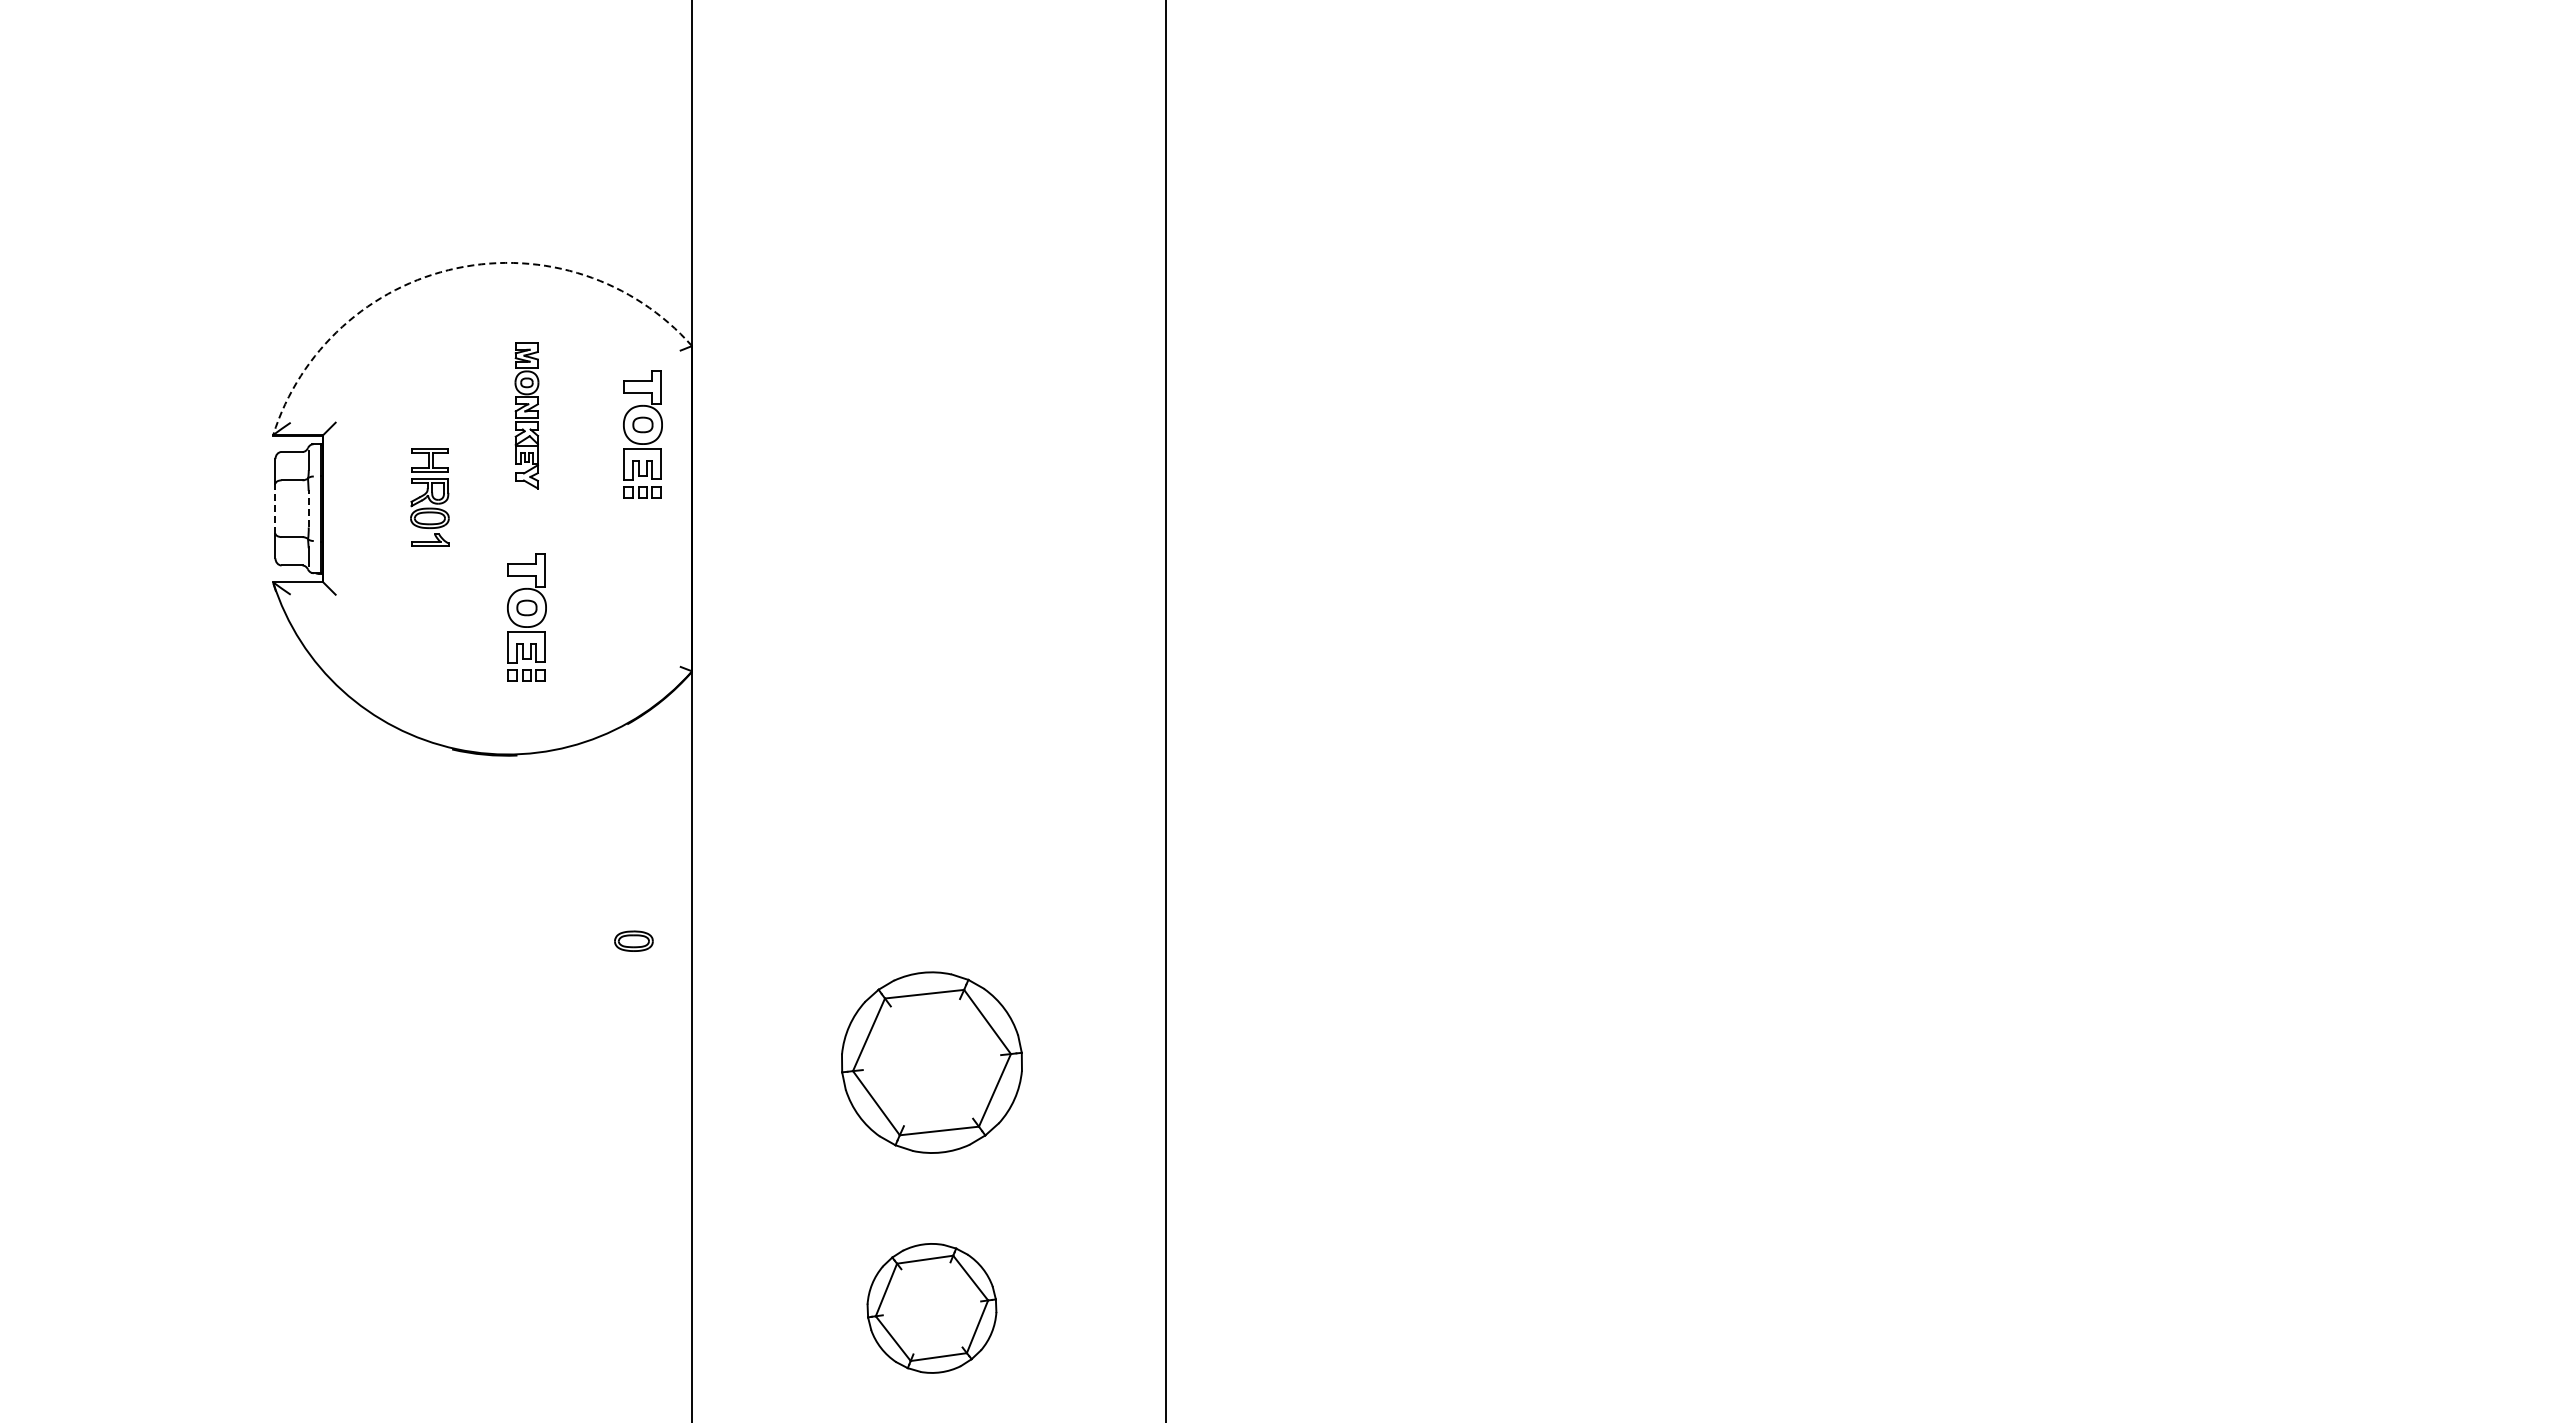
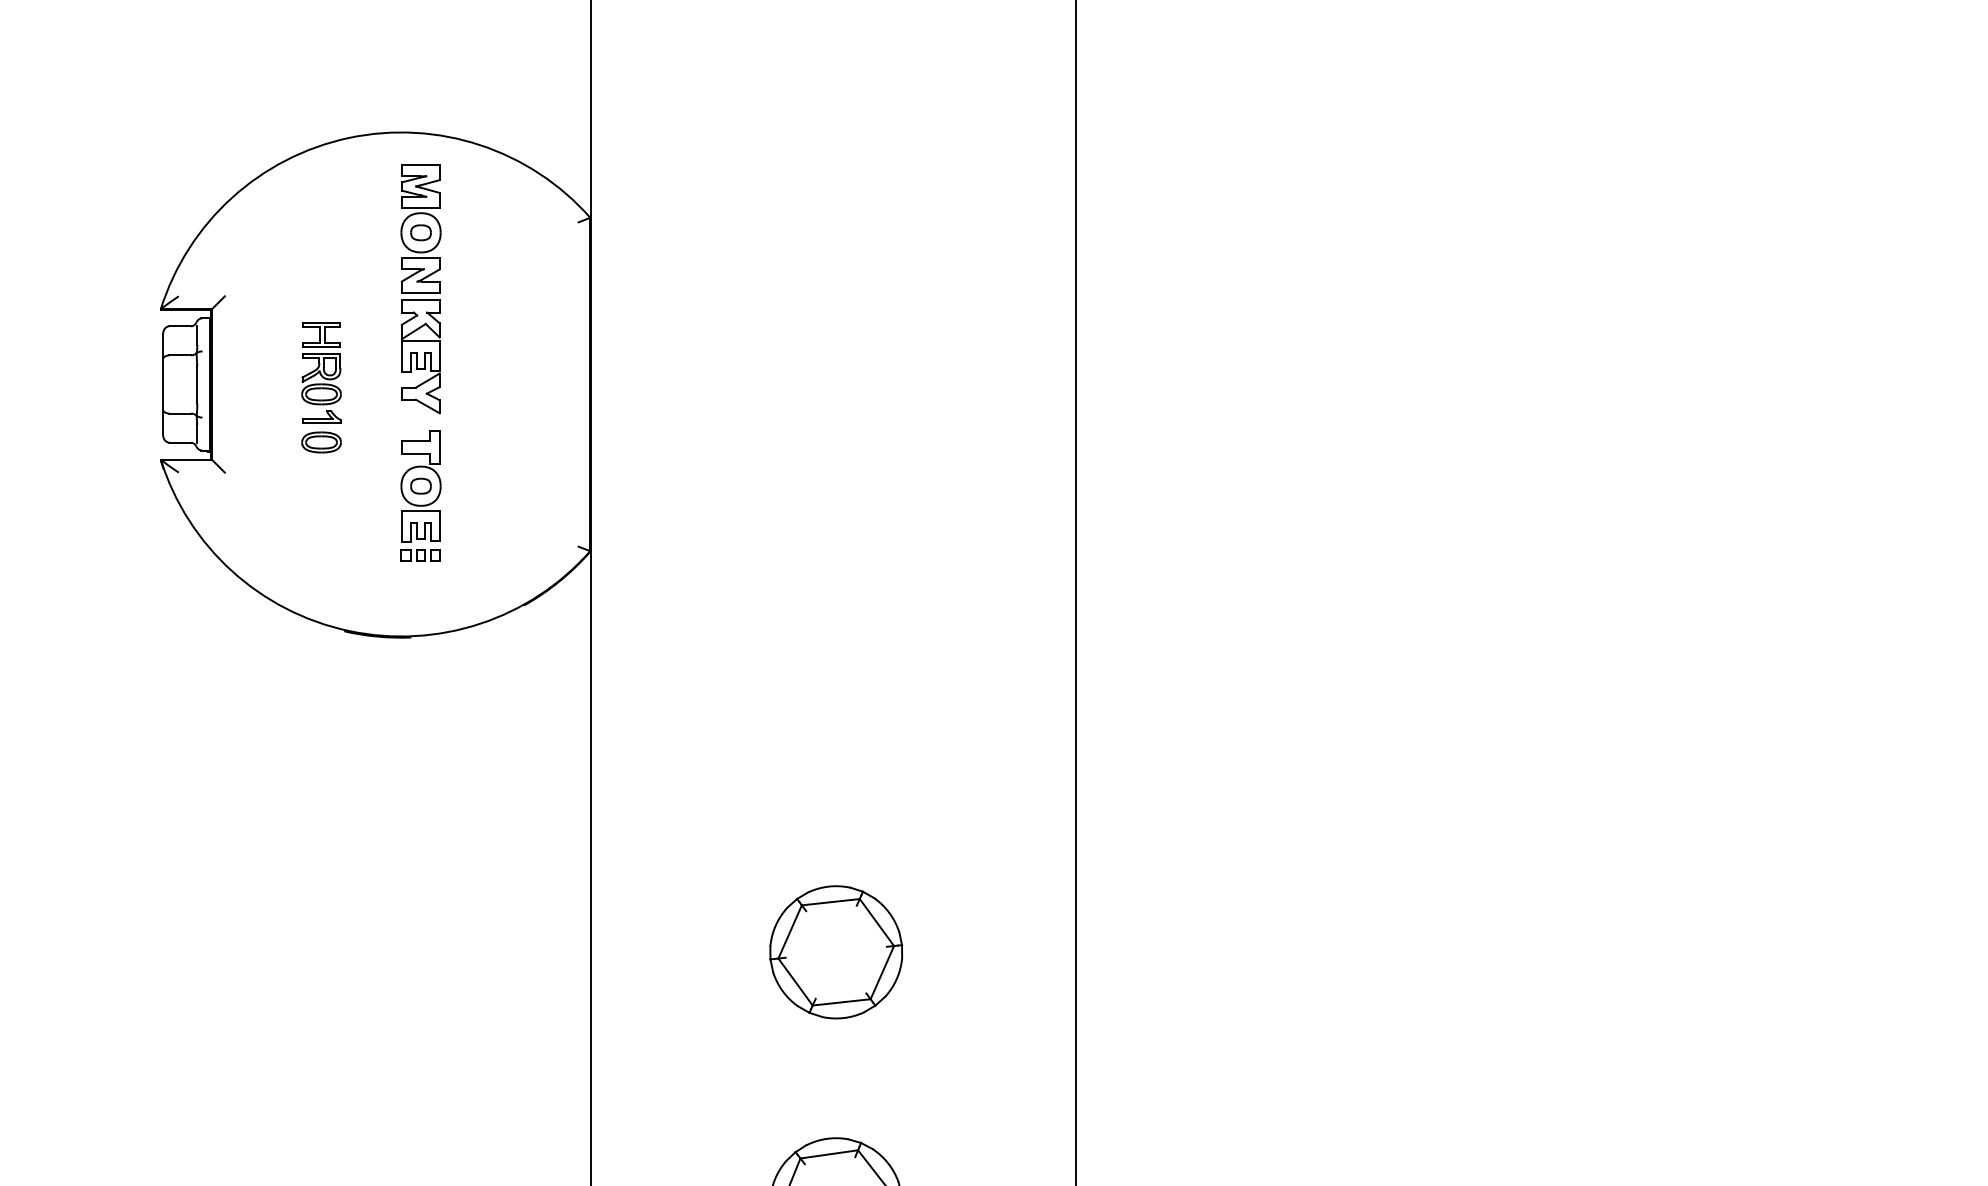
arc: (456, 268) -> (348, 138), dashed -> solid
part: (526, 415) -> (420, 288), size x1.67
part: (642, 434) -> (539, 308), removed
line: (275, 508) -> (163, 384), dashed -> solid
line: (308, 508) -> (197, 384), dashed -> solid
part: (633, 940) -> (321, 441), moved
part: (931, 1062) -> (835, 952), size x0.71

